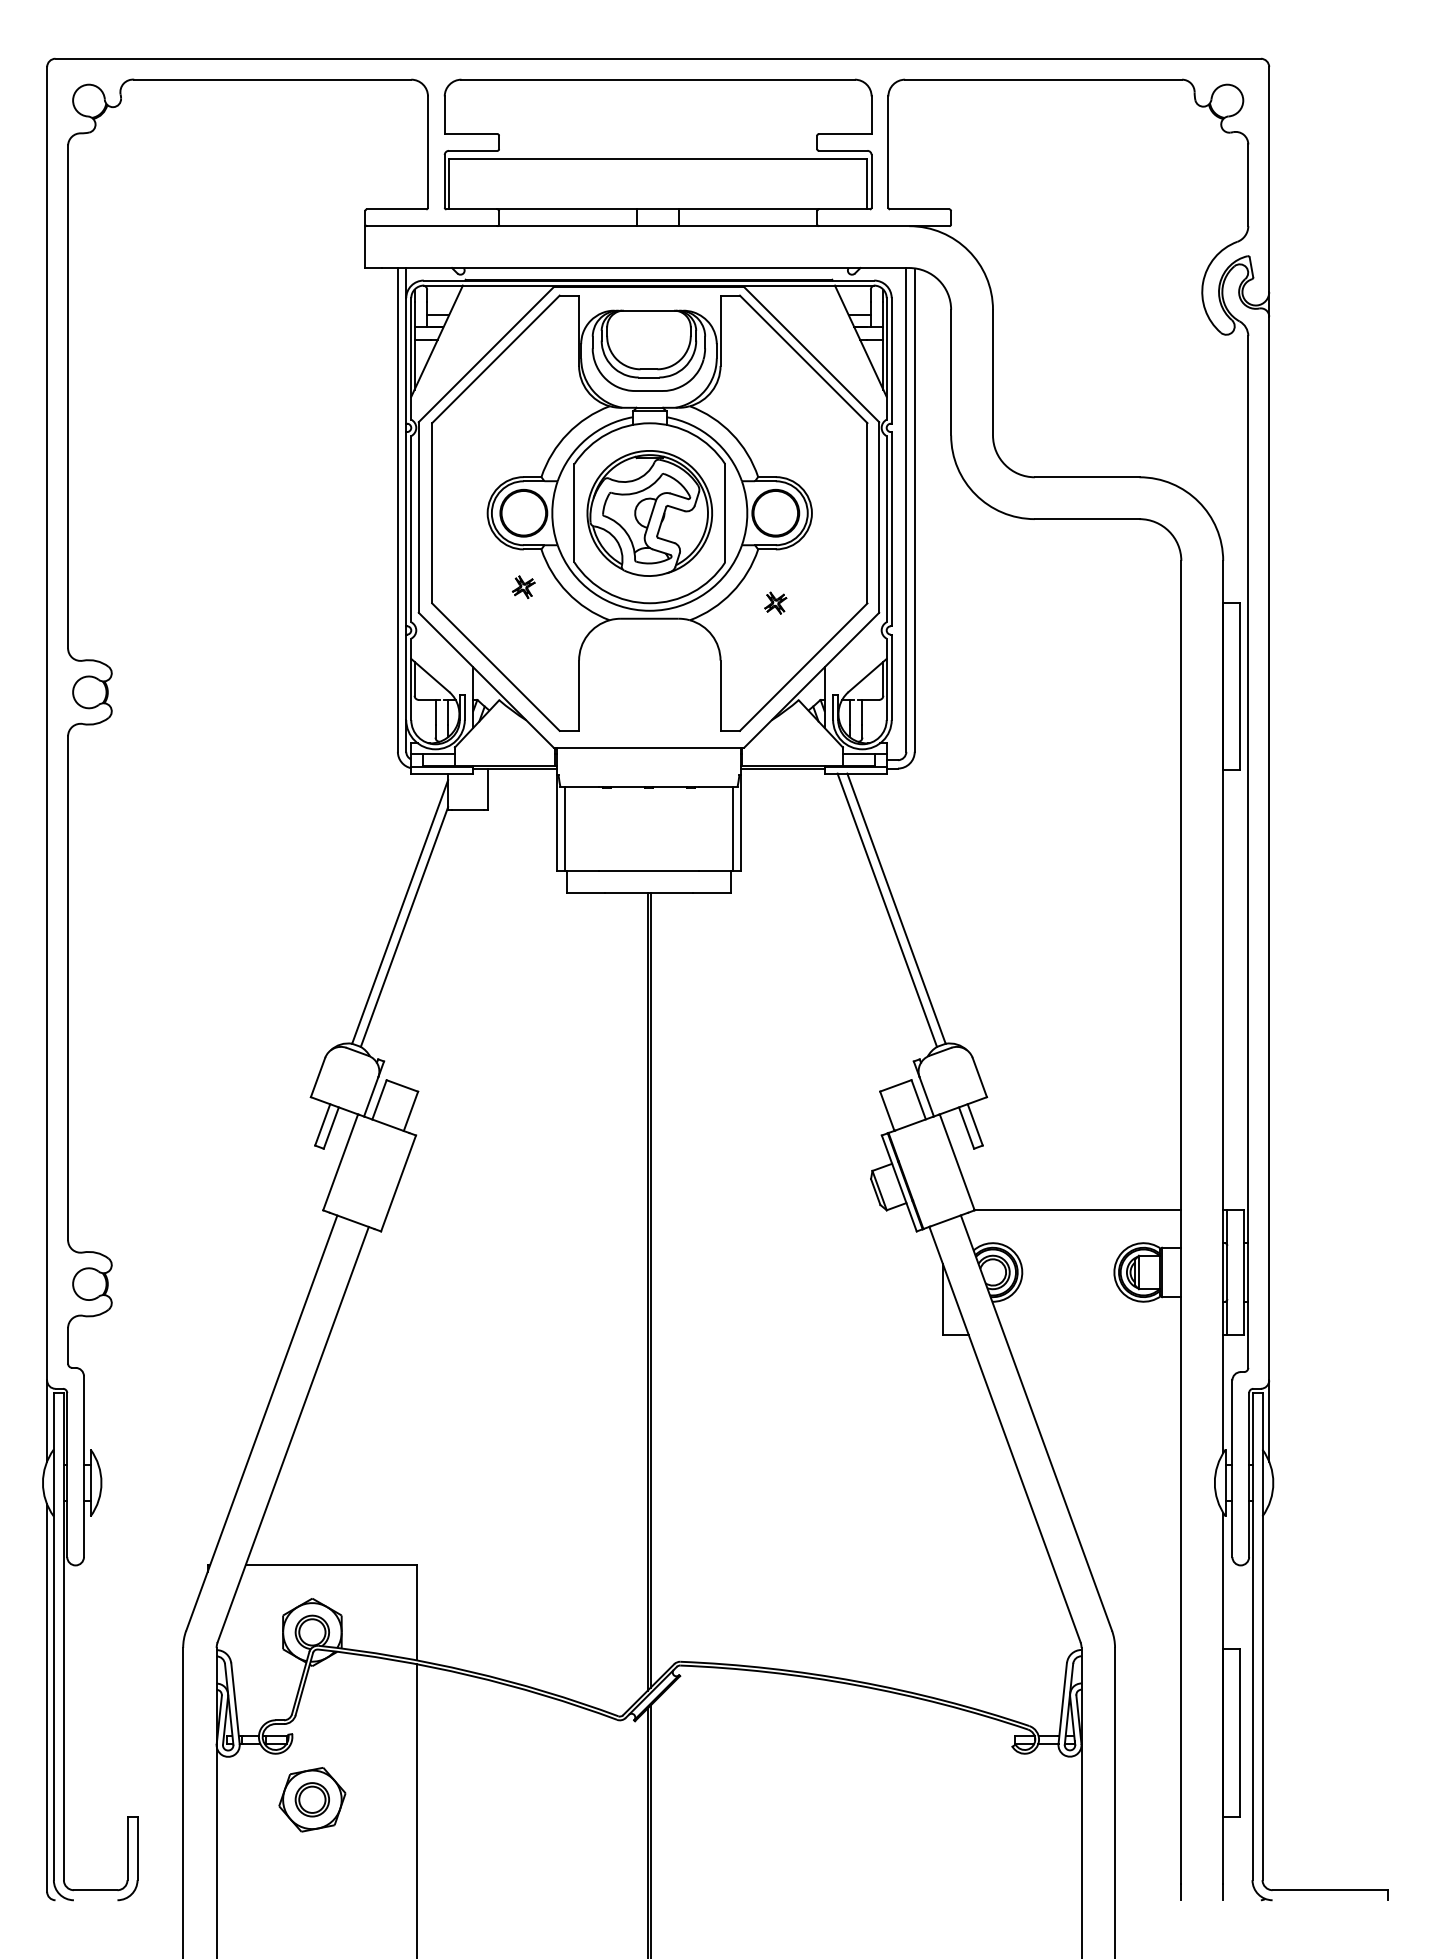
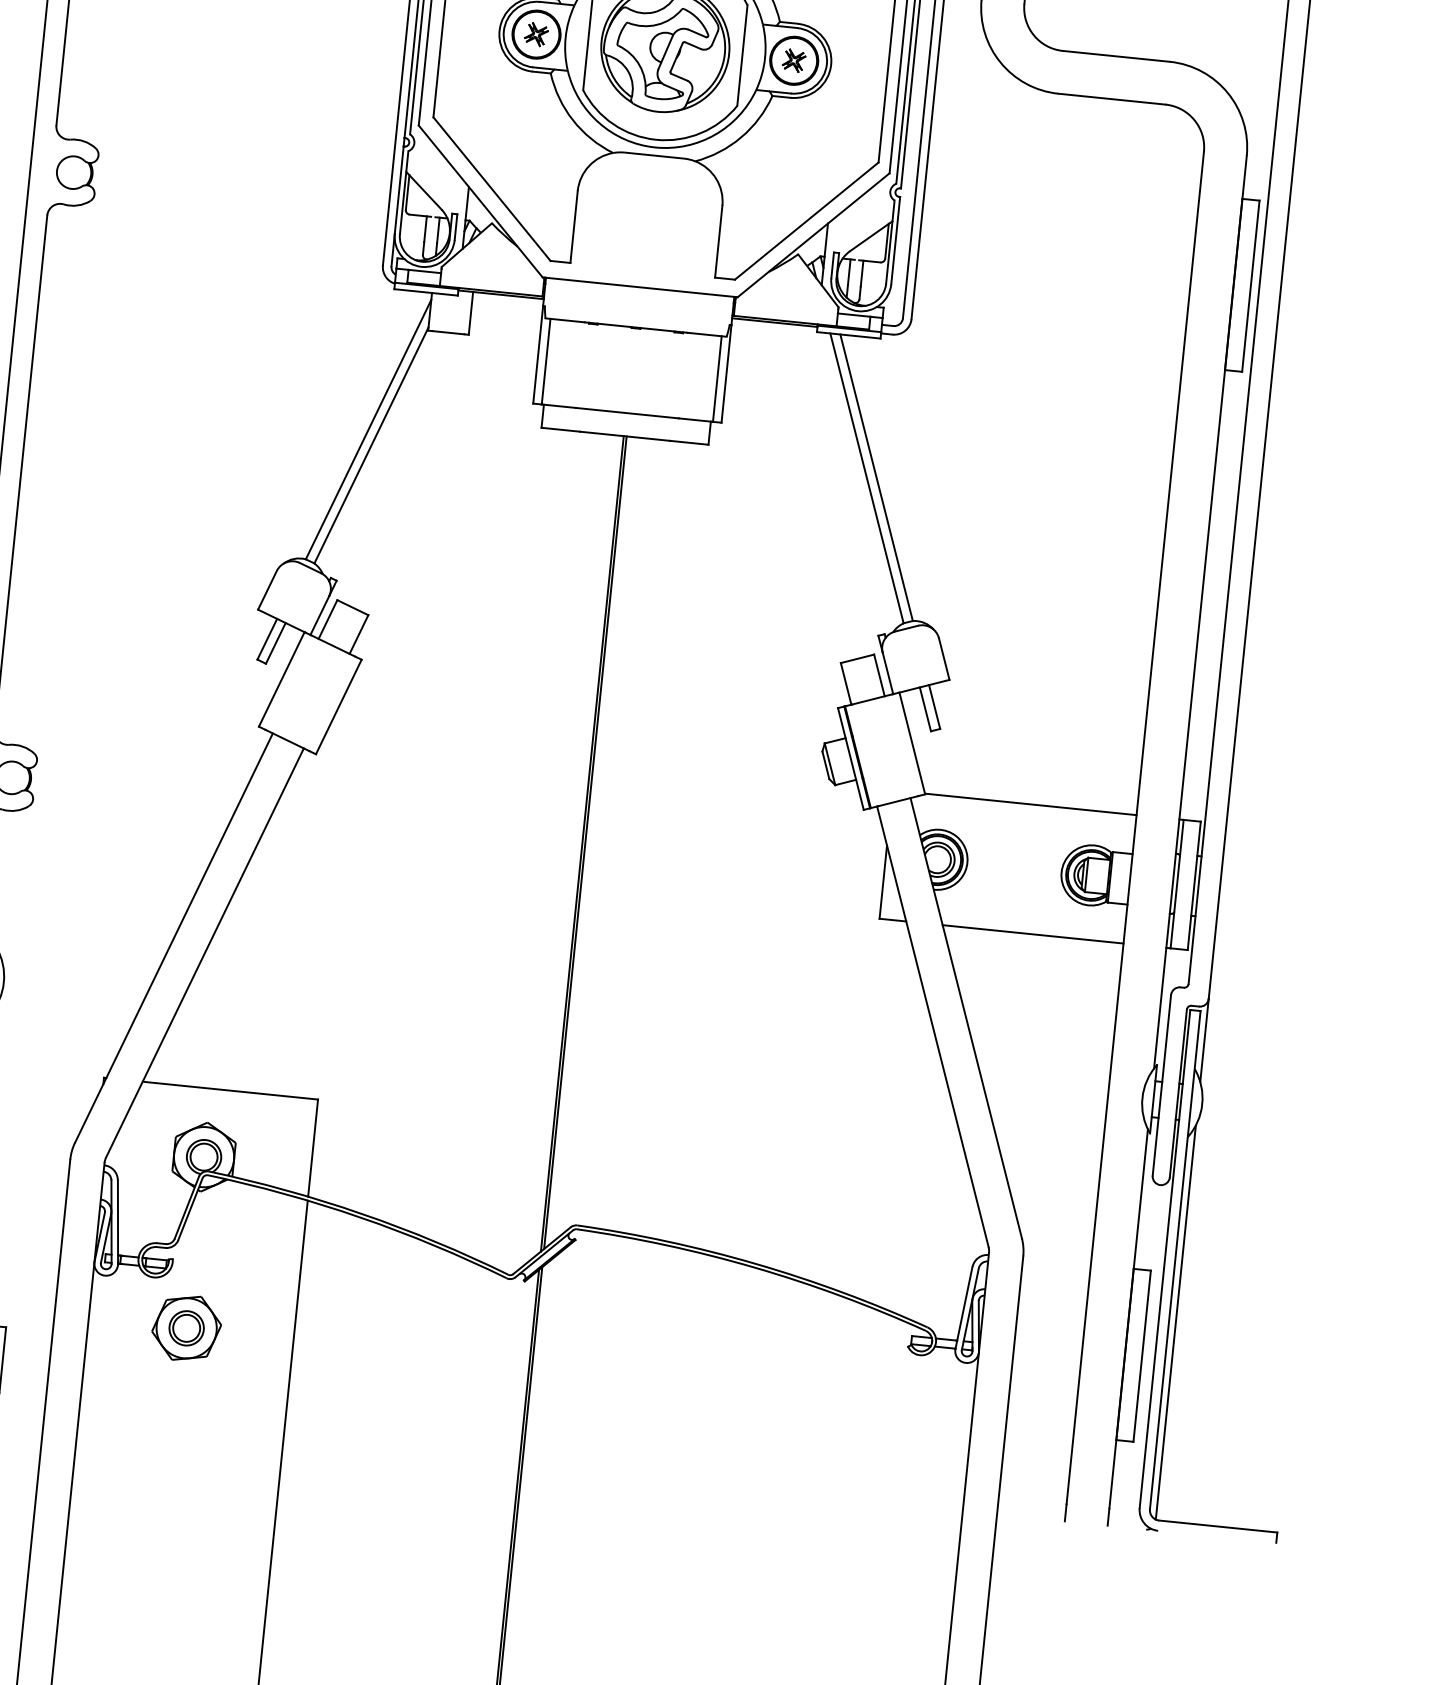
part: (523, 586) -> (536, 33), moved
part: (775, 602) -> (793, 60), moved
line: (1092, 1335) -> (1032, 934), added
line: (1269, 1696) -> (1176, 1322), added

